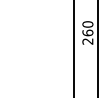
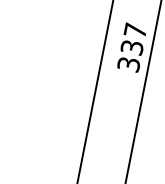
text: (87, 32) -> (131, 46), 260 -> 337

